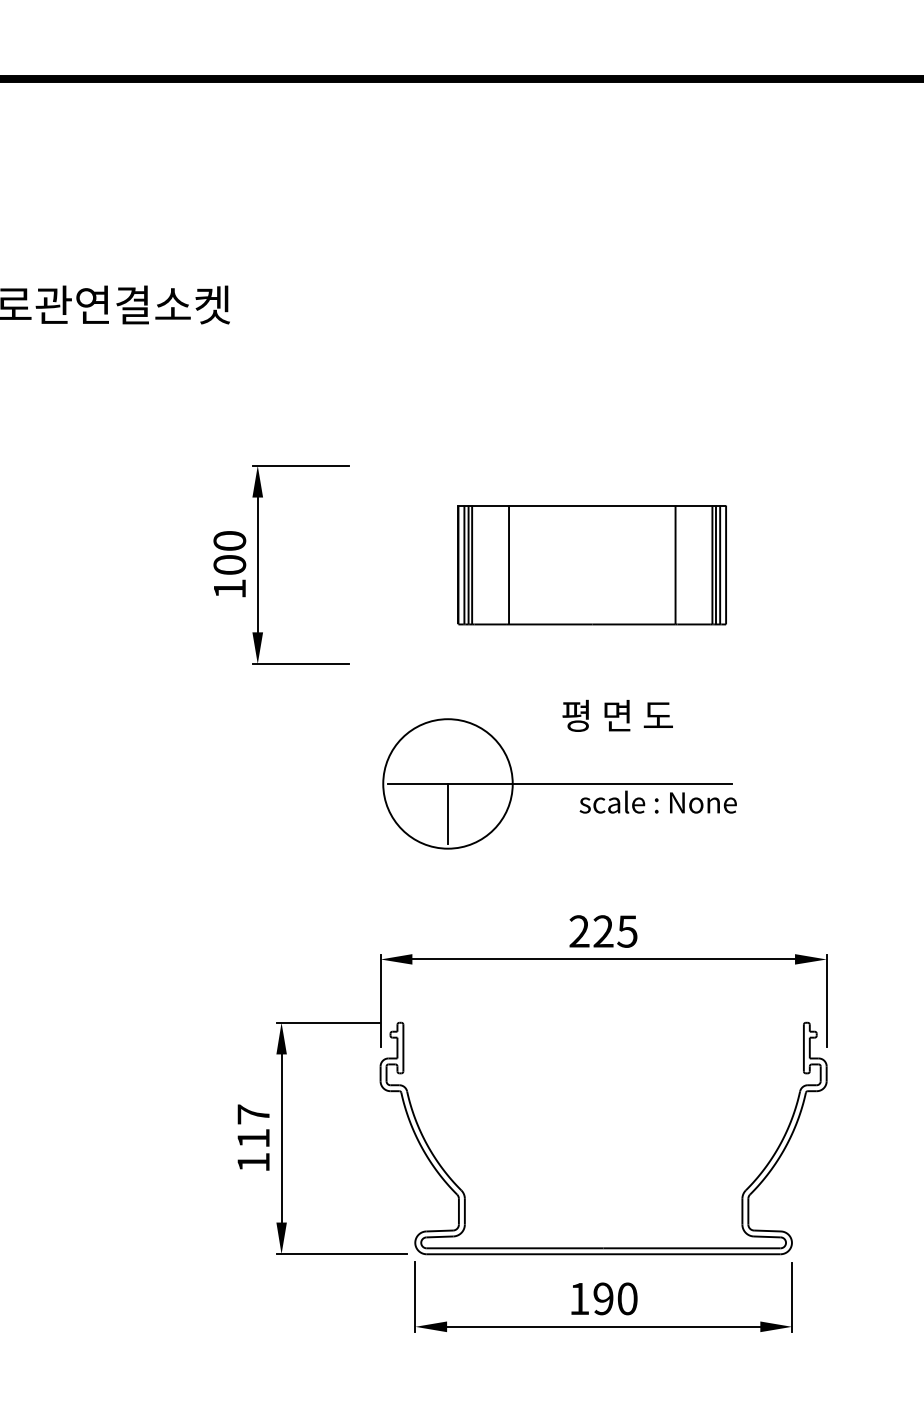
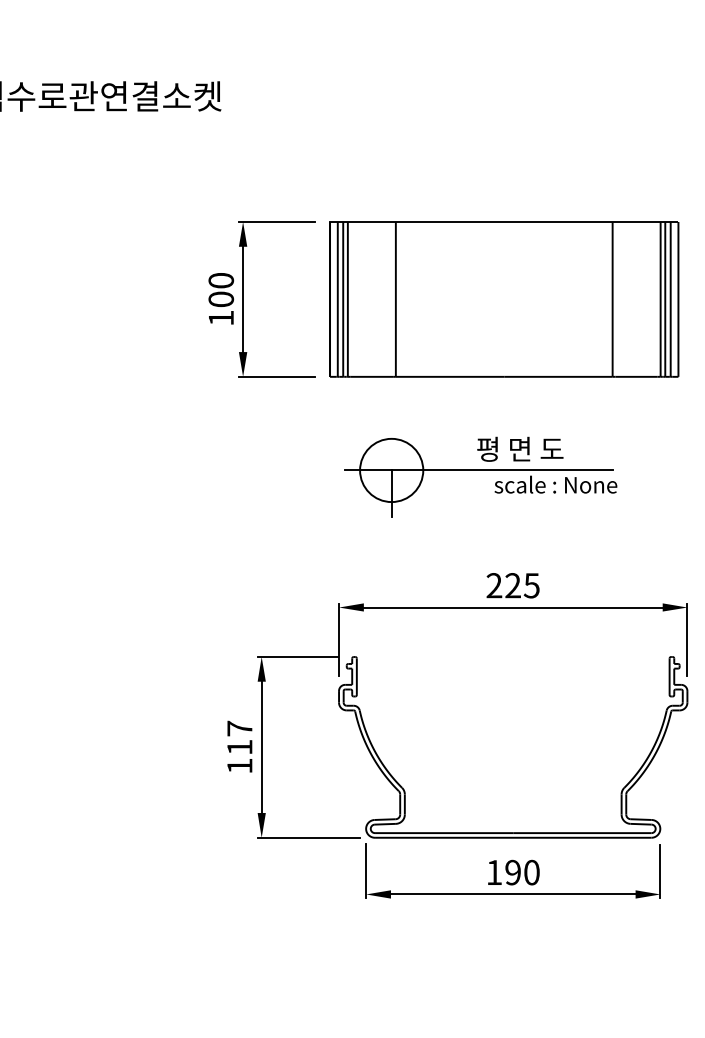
part: (592, 564) -> (504, 299), size x1.67
text: (617, 715) -> (520, 449), moved
circle: (447, 783) -> (391, 470), size x0.62

